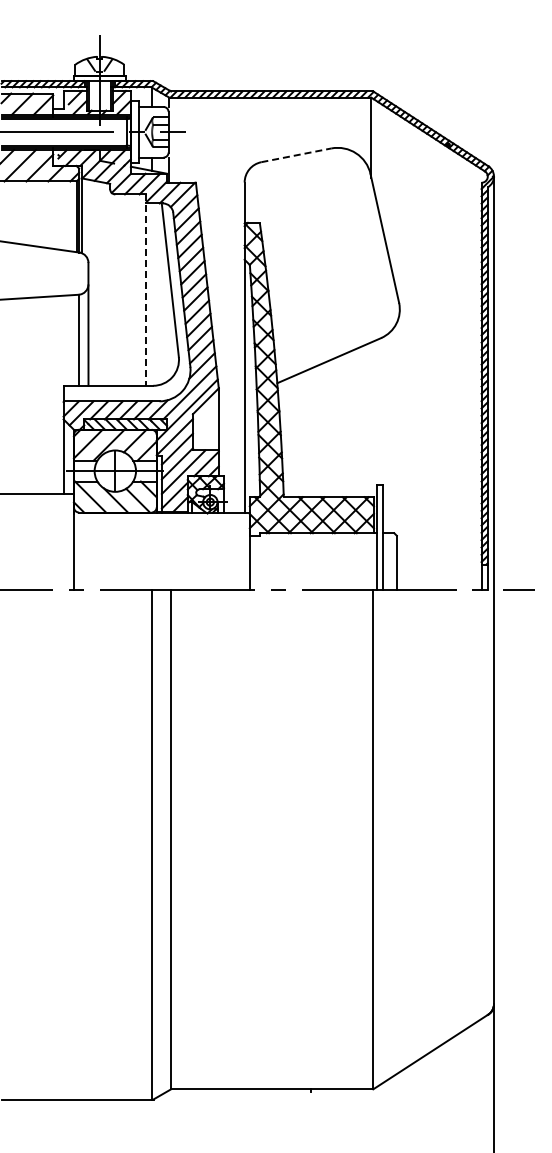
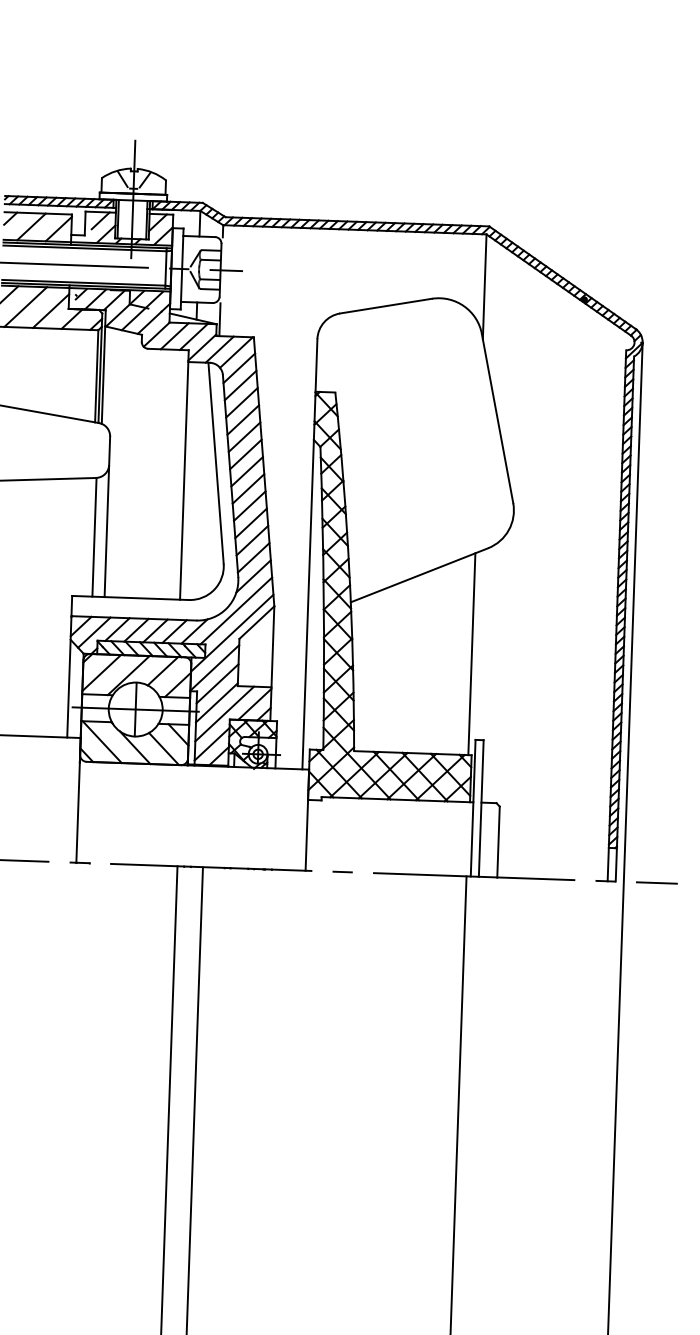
line: (296, 155) -> (386, 306), dashed -> solid
line: (146, 290) -> (184, 475), dashed -> solid
line: (371, 419) -> (471, 653), added

